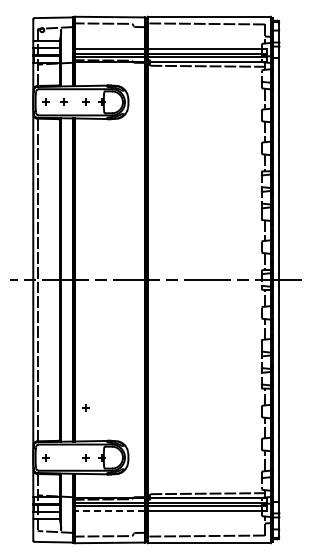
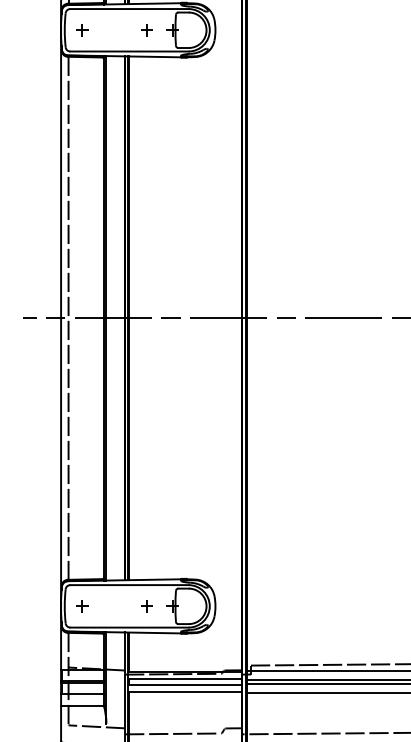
part: (63, 101) -> (110, 28), removed
part: (85, 407) -> (145, 525), removed
line: (109, 510) -> (184, 692), dashed -> solid

